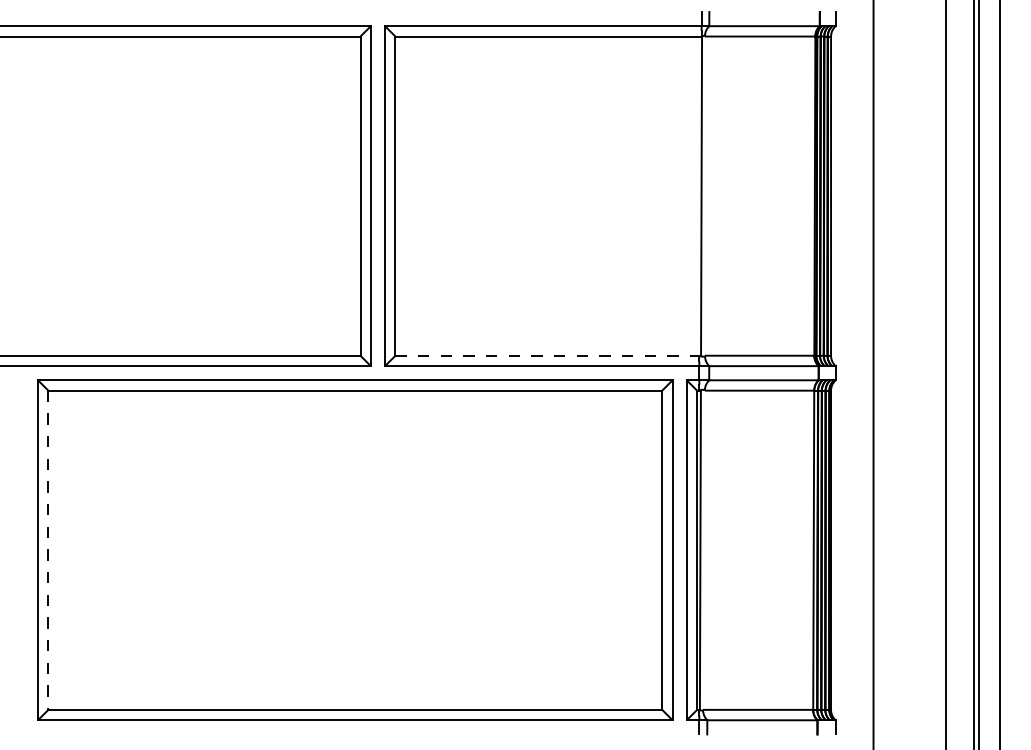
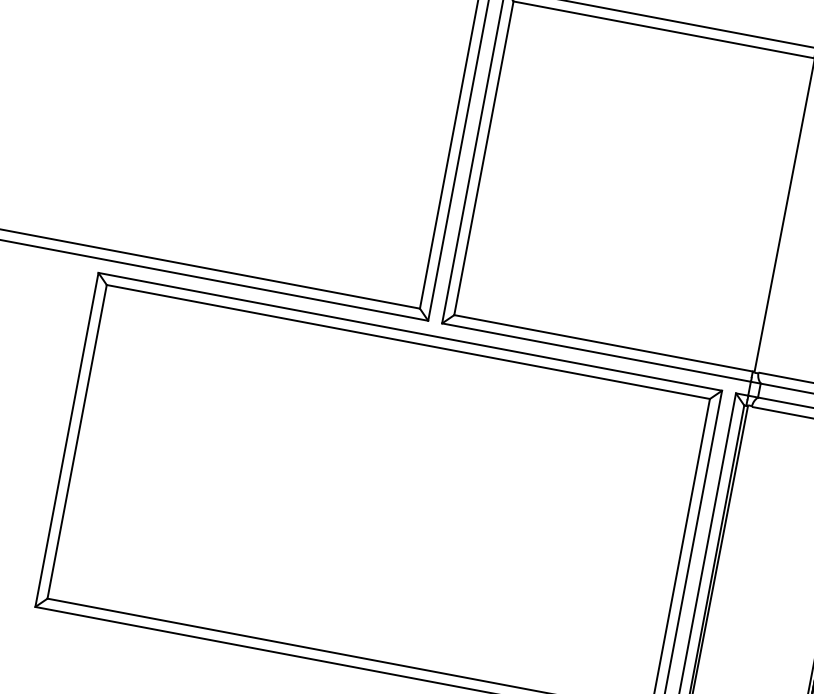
line: (547, 355) -> (603, 343), dashed -> solid
line: (48, 550) -> (77, 442), dashed -> solid

